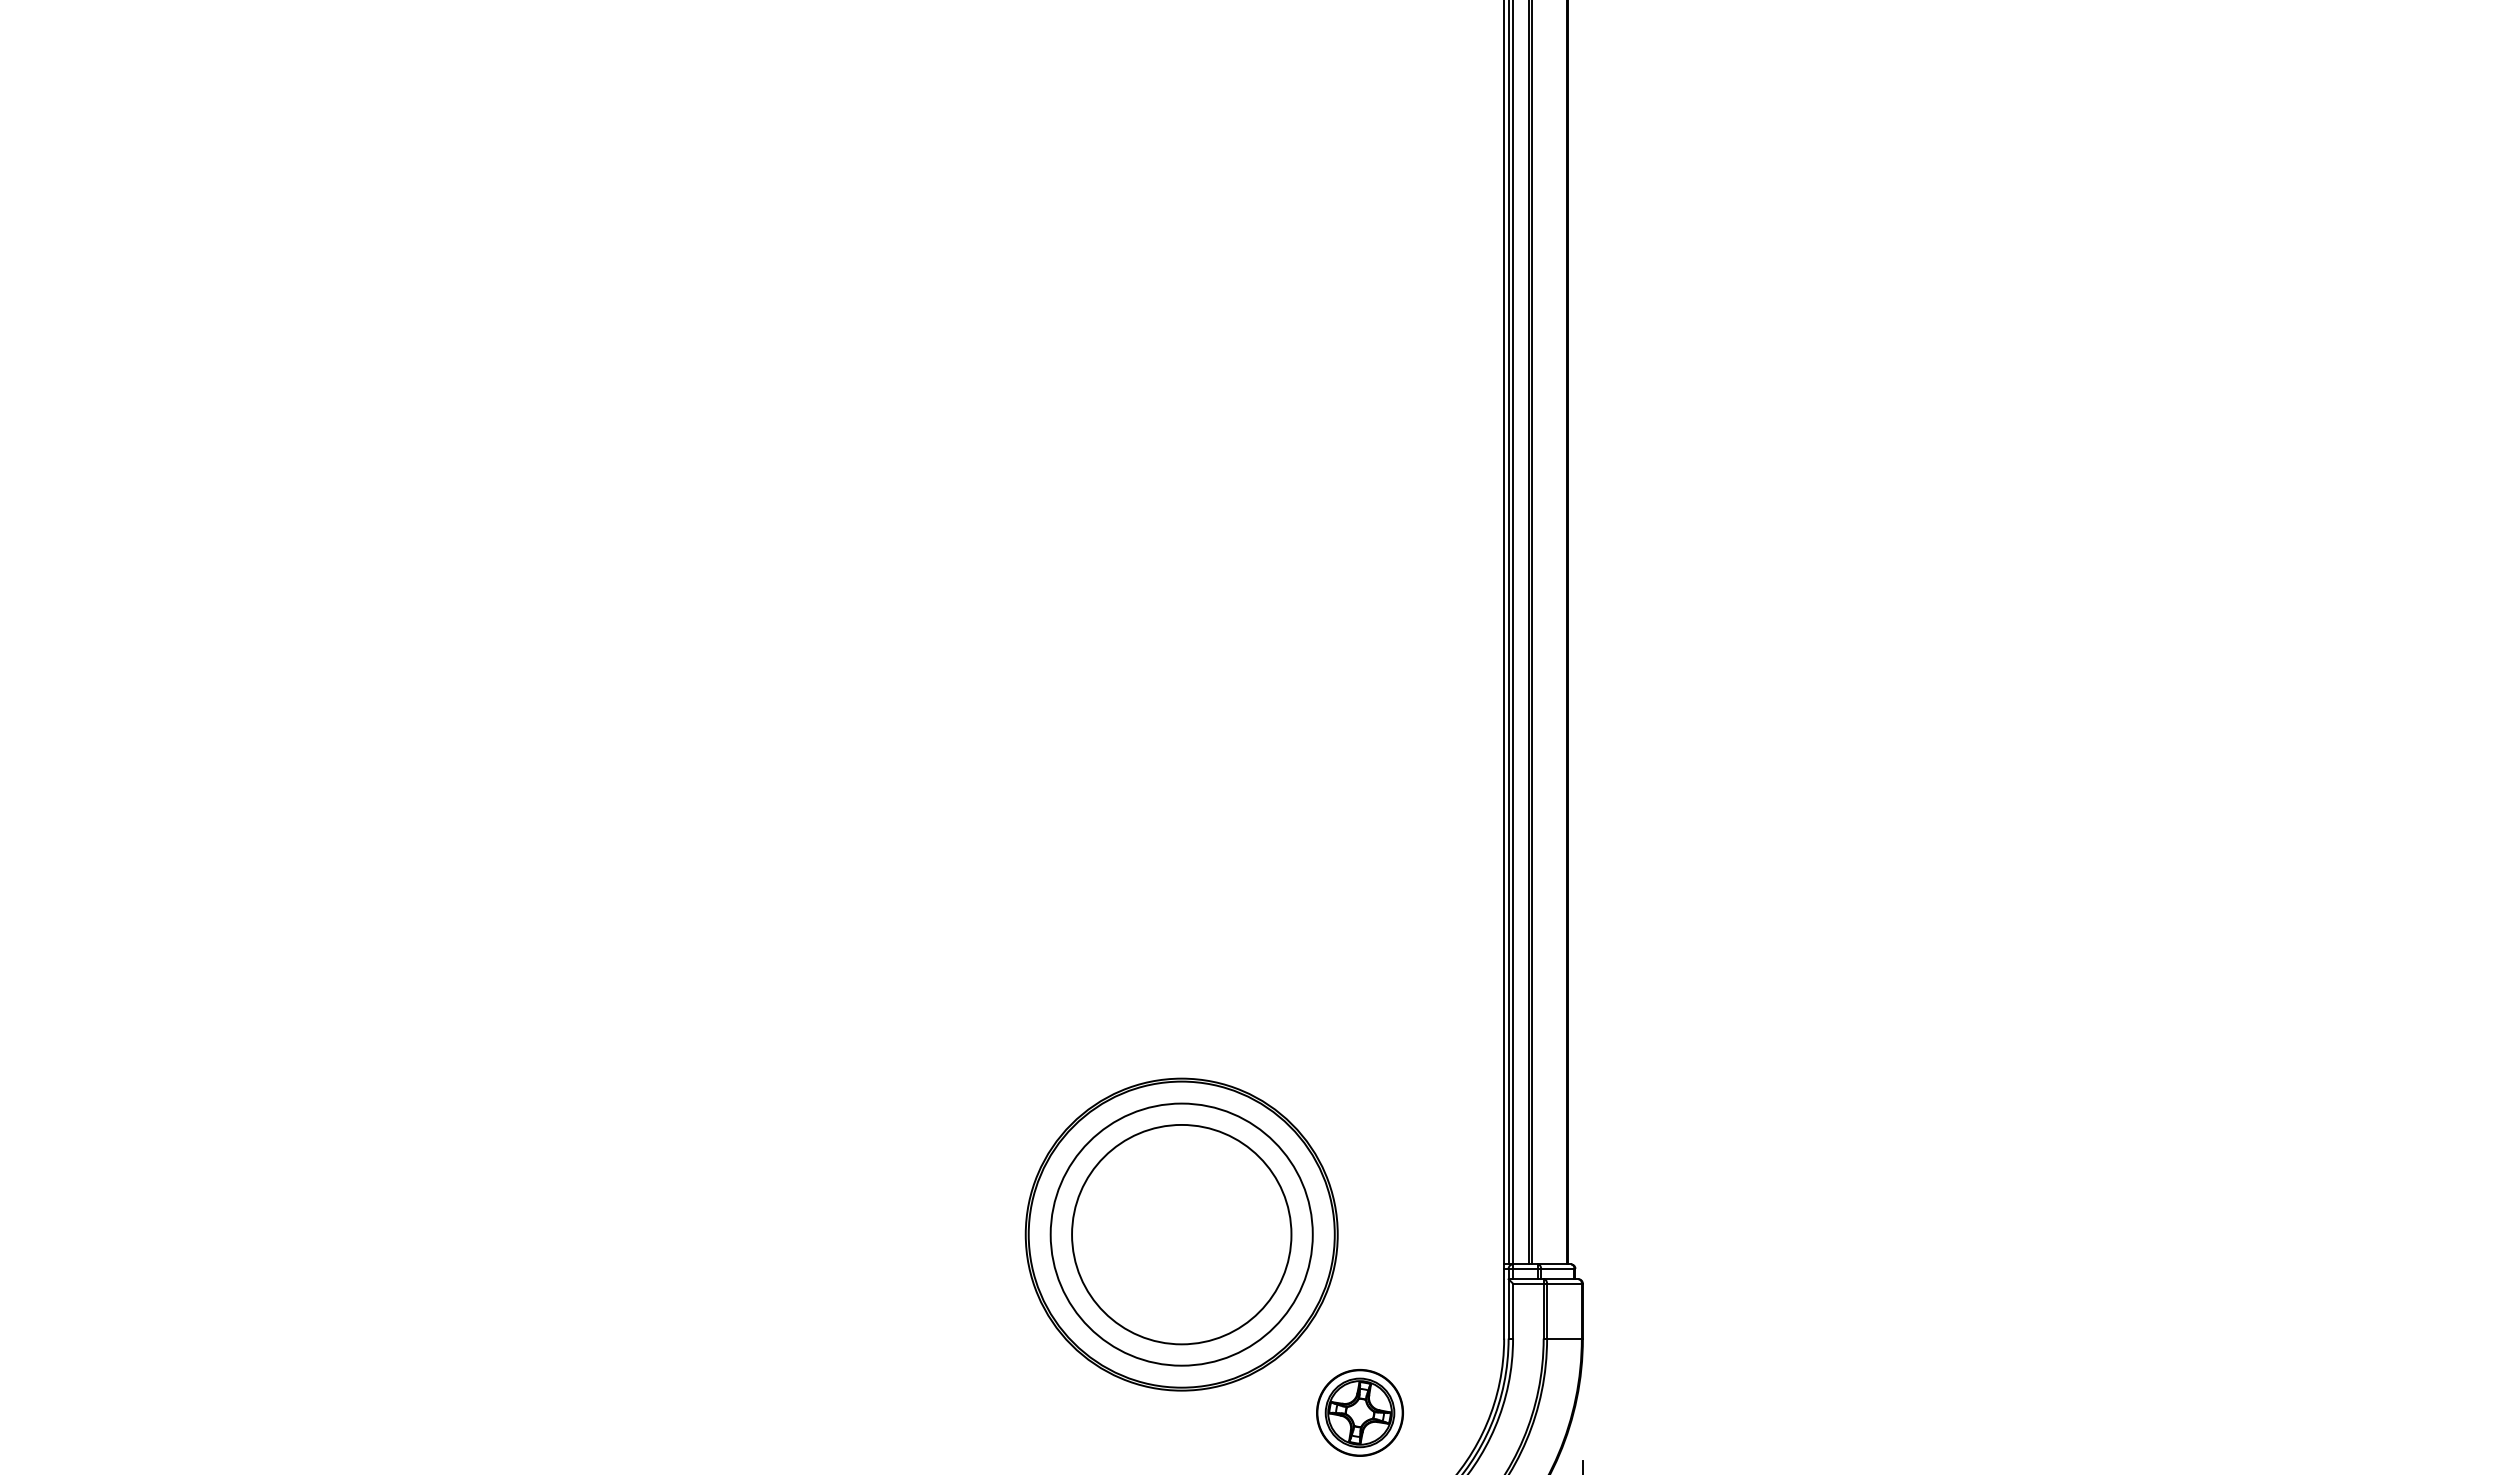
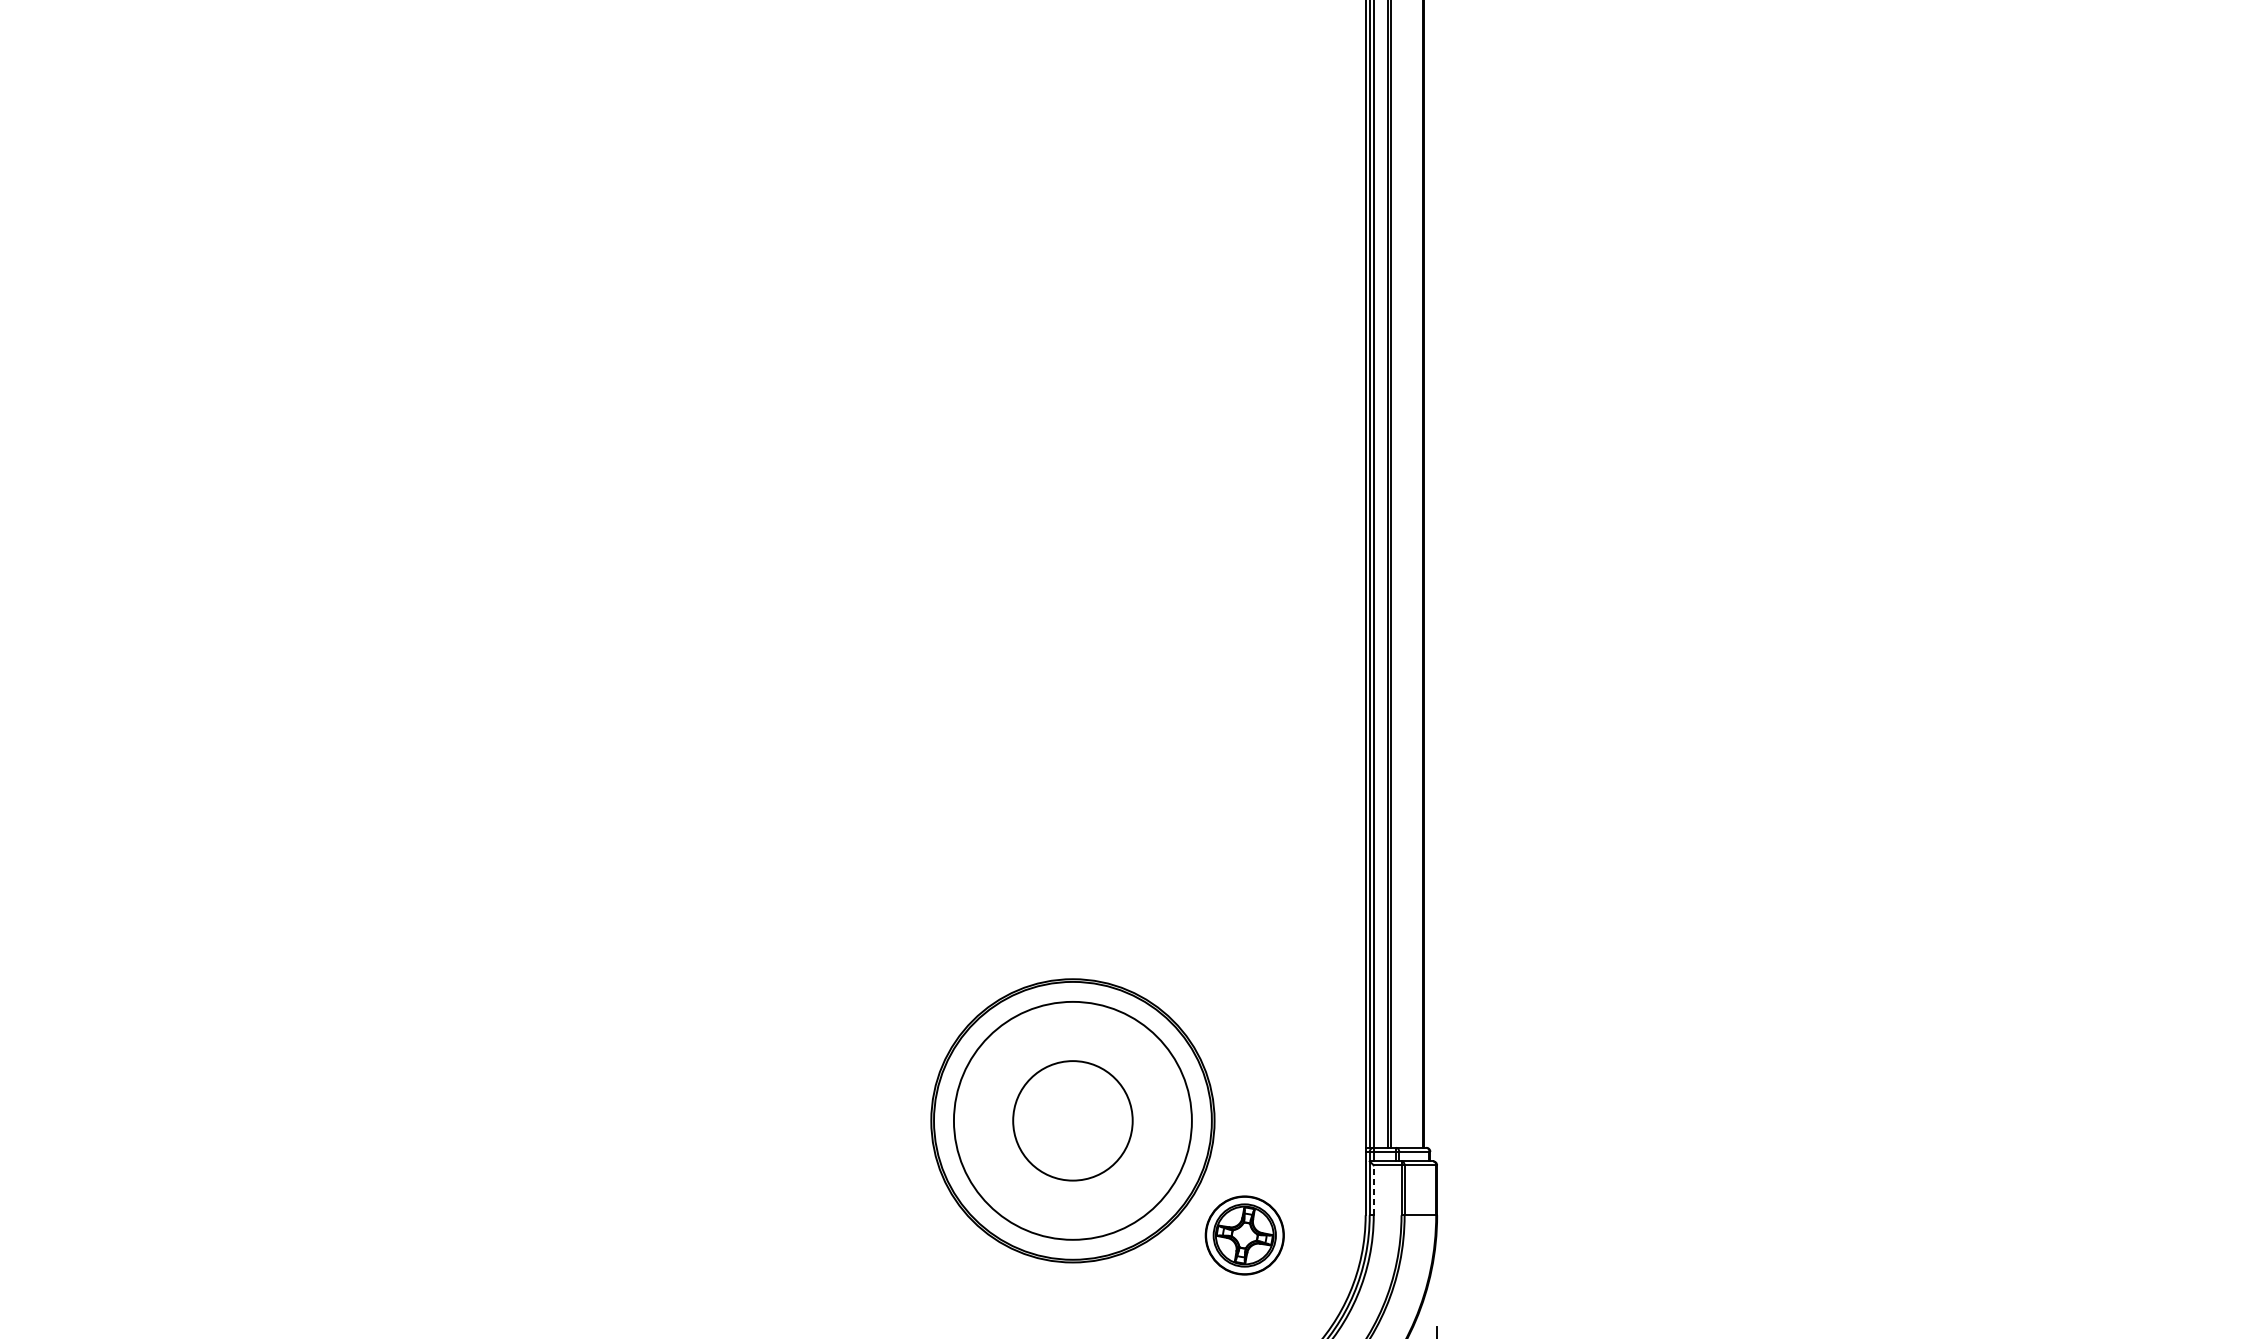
circle: (1181, 1234) -> (1072, 1120), size x0.6
line: (1513, 1310) -> (1374, 1189), solid -> dashed
part: (1359, 1412) -> (1244, 1235), moved

